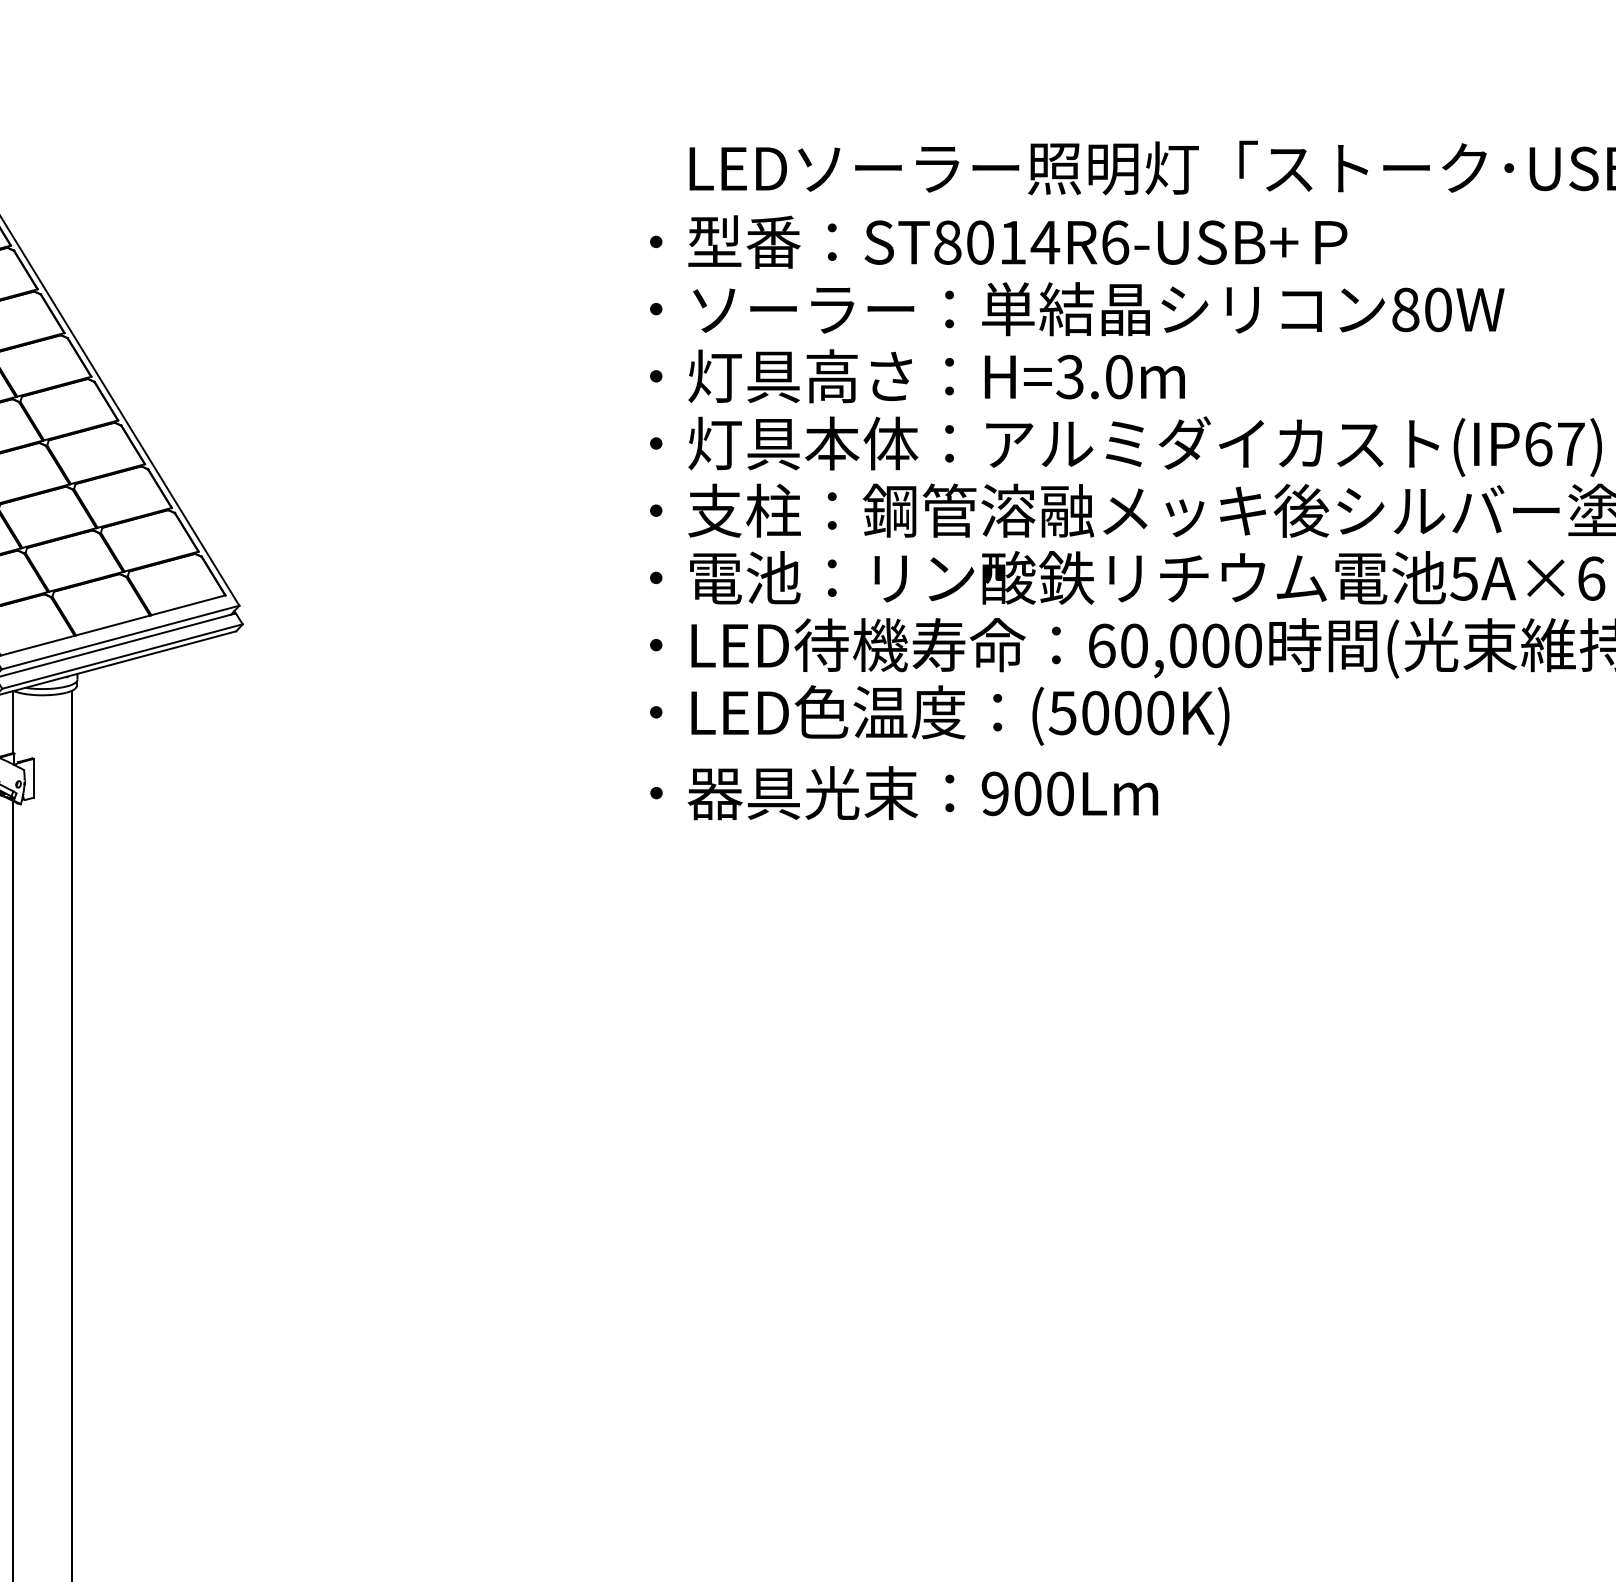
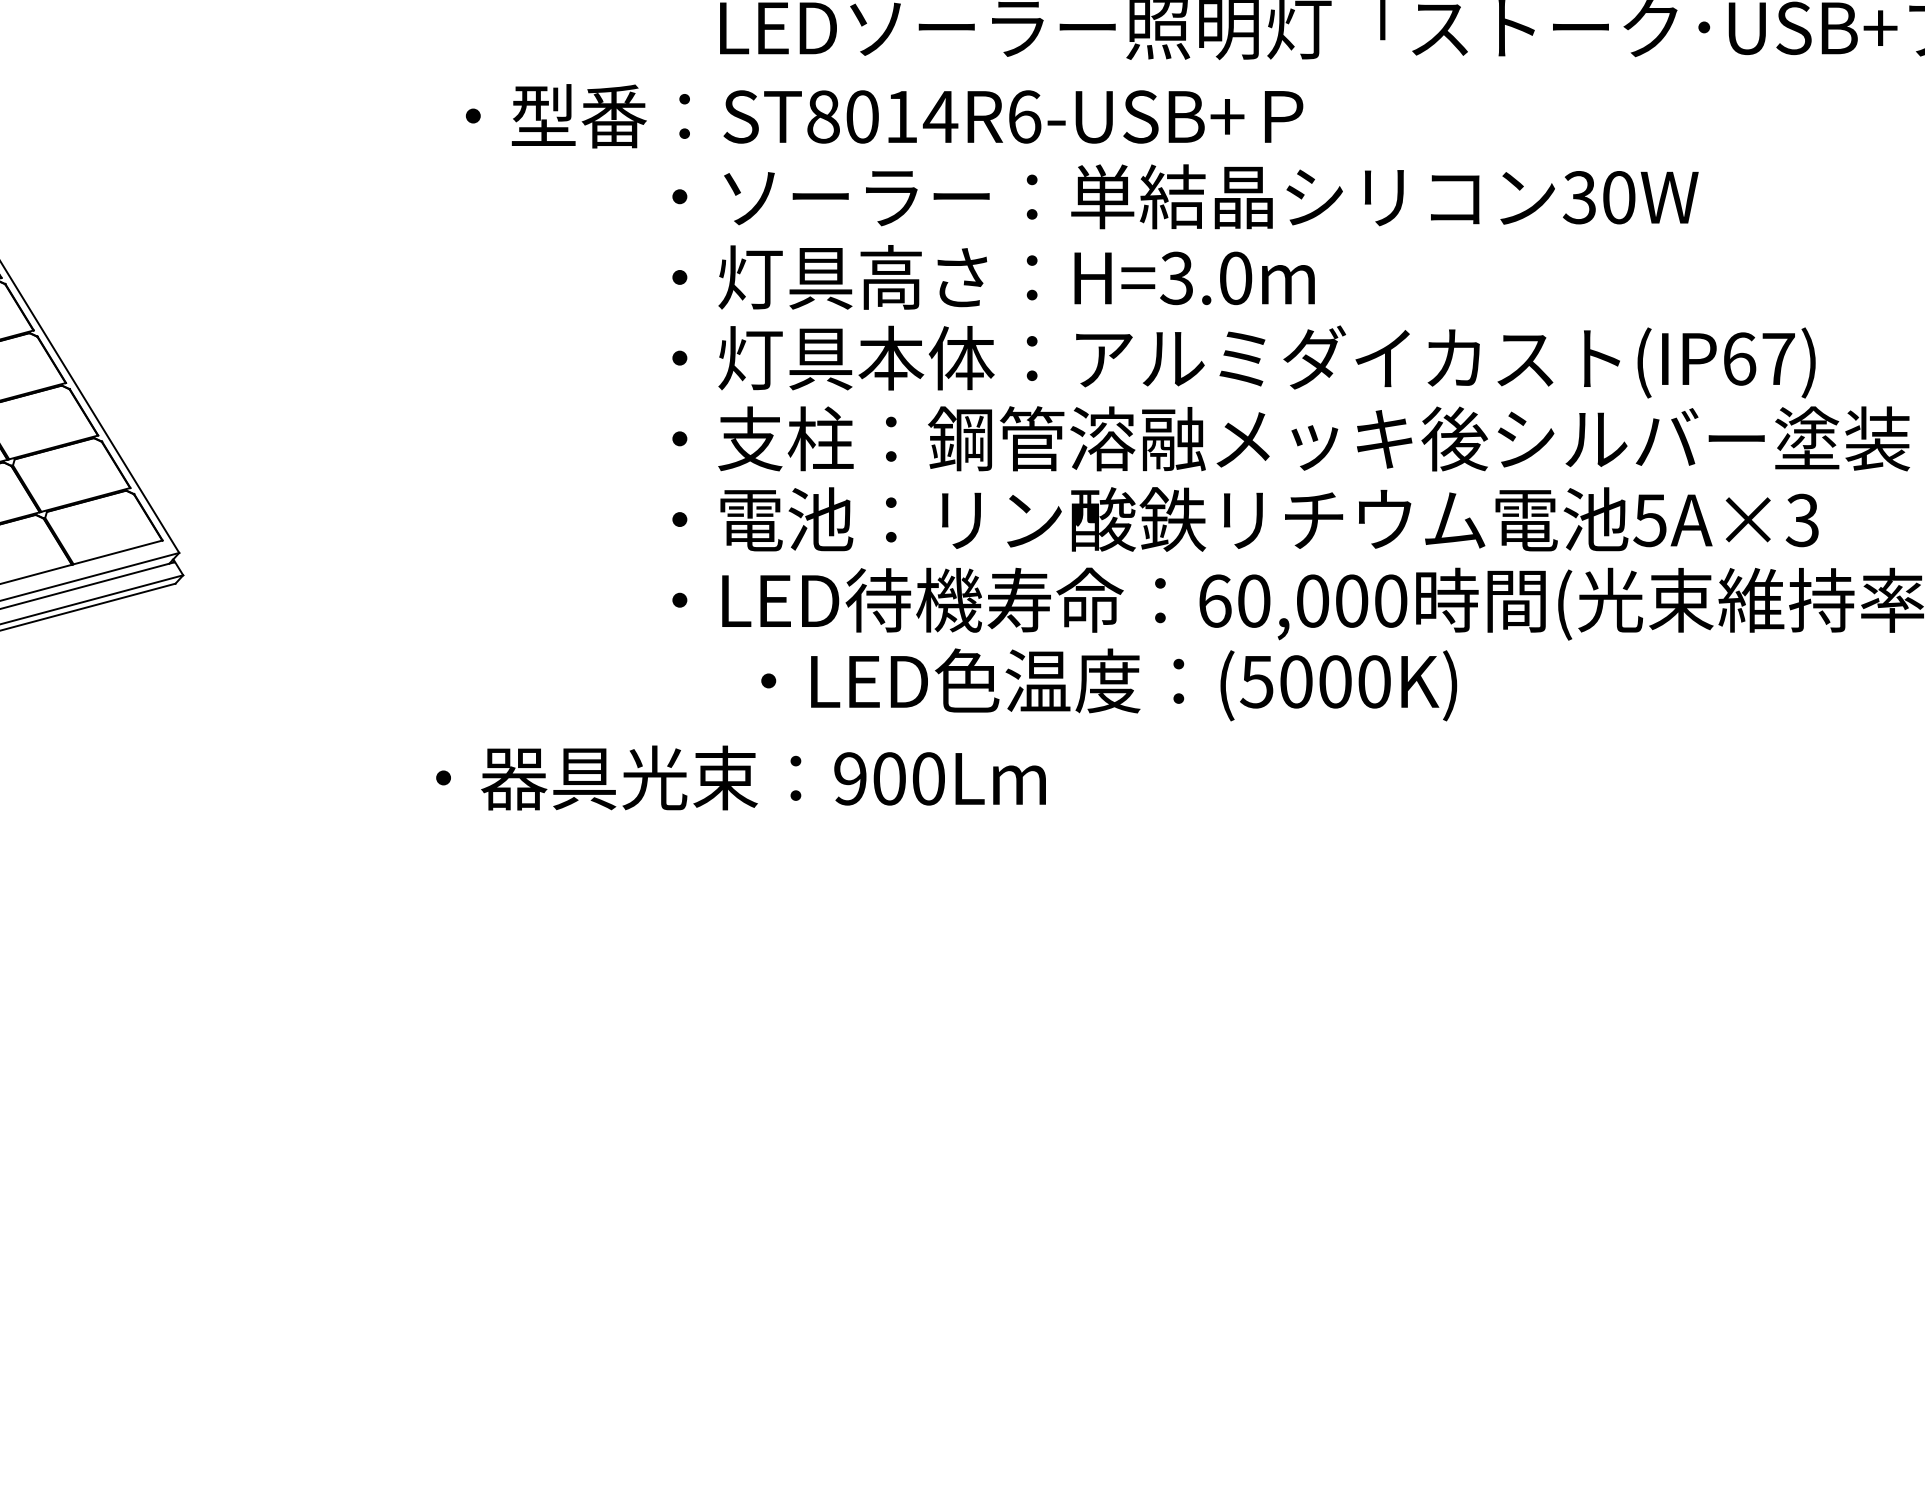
text: (998, 241) -> (884, 115), moved
text: (1405, 309) -> (1579, 197), 80W -> 30W
text: (1591, 578) -> (1803, 520), 5A×6 -> 5A×3
text: (939, 715) -> (1108, 684), moved
text: (904, 793) -> (741, 778), moved

